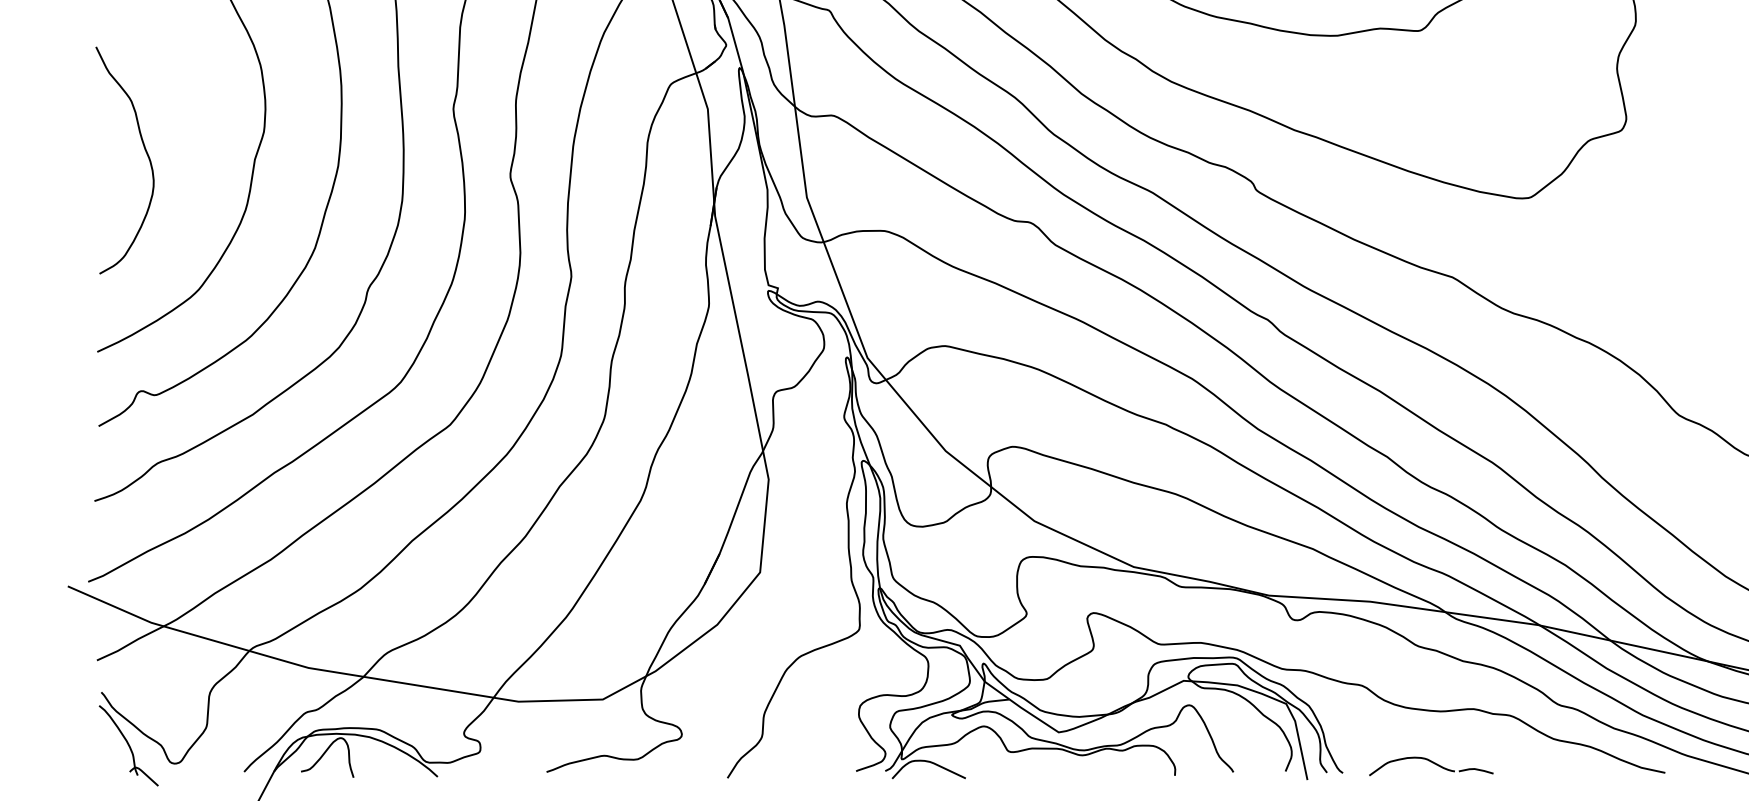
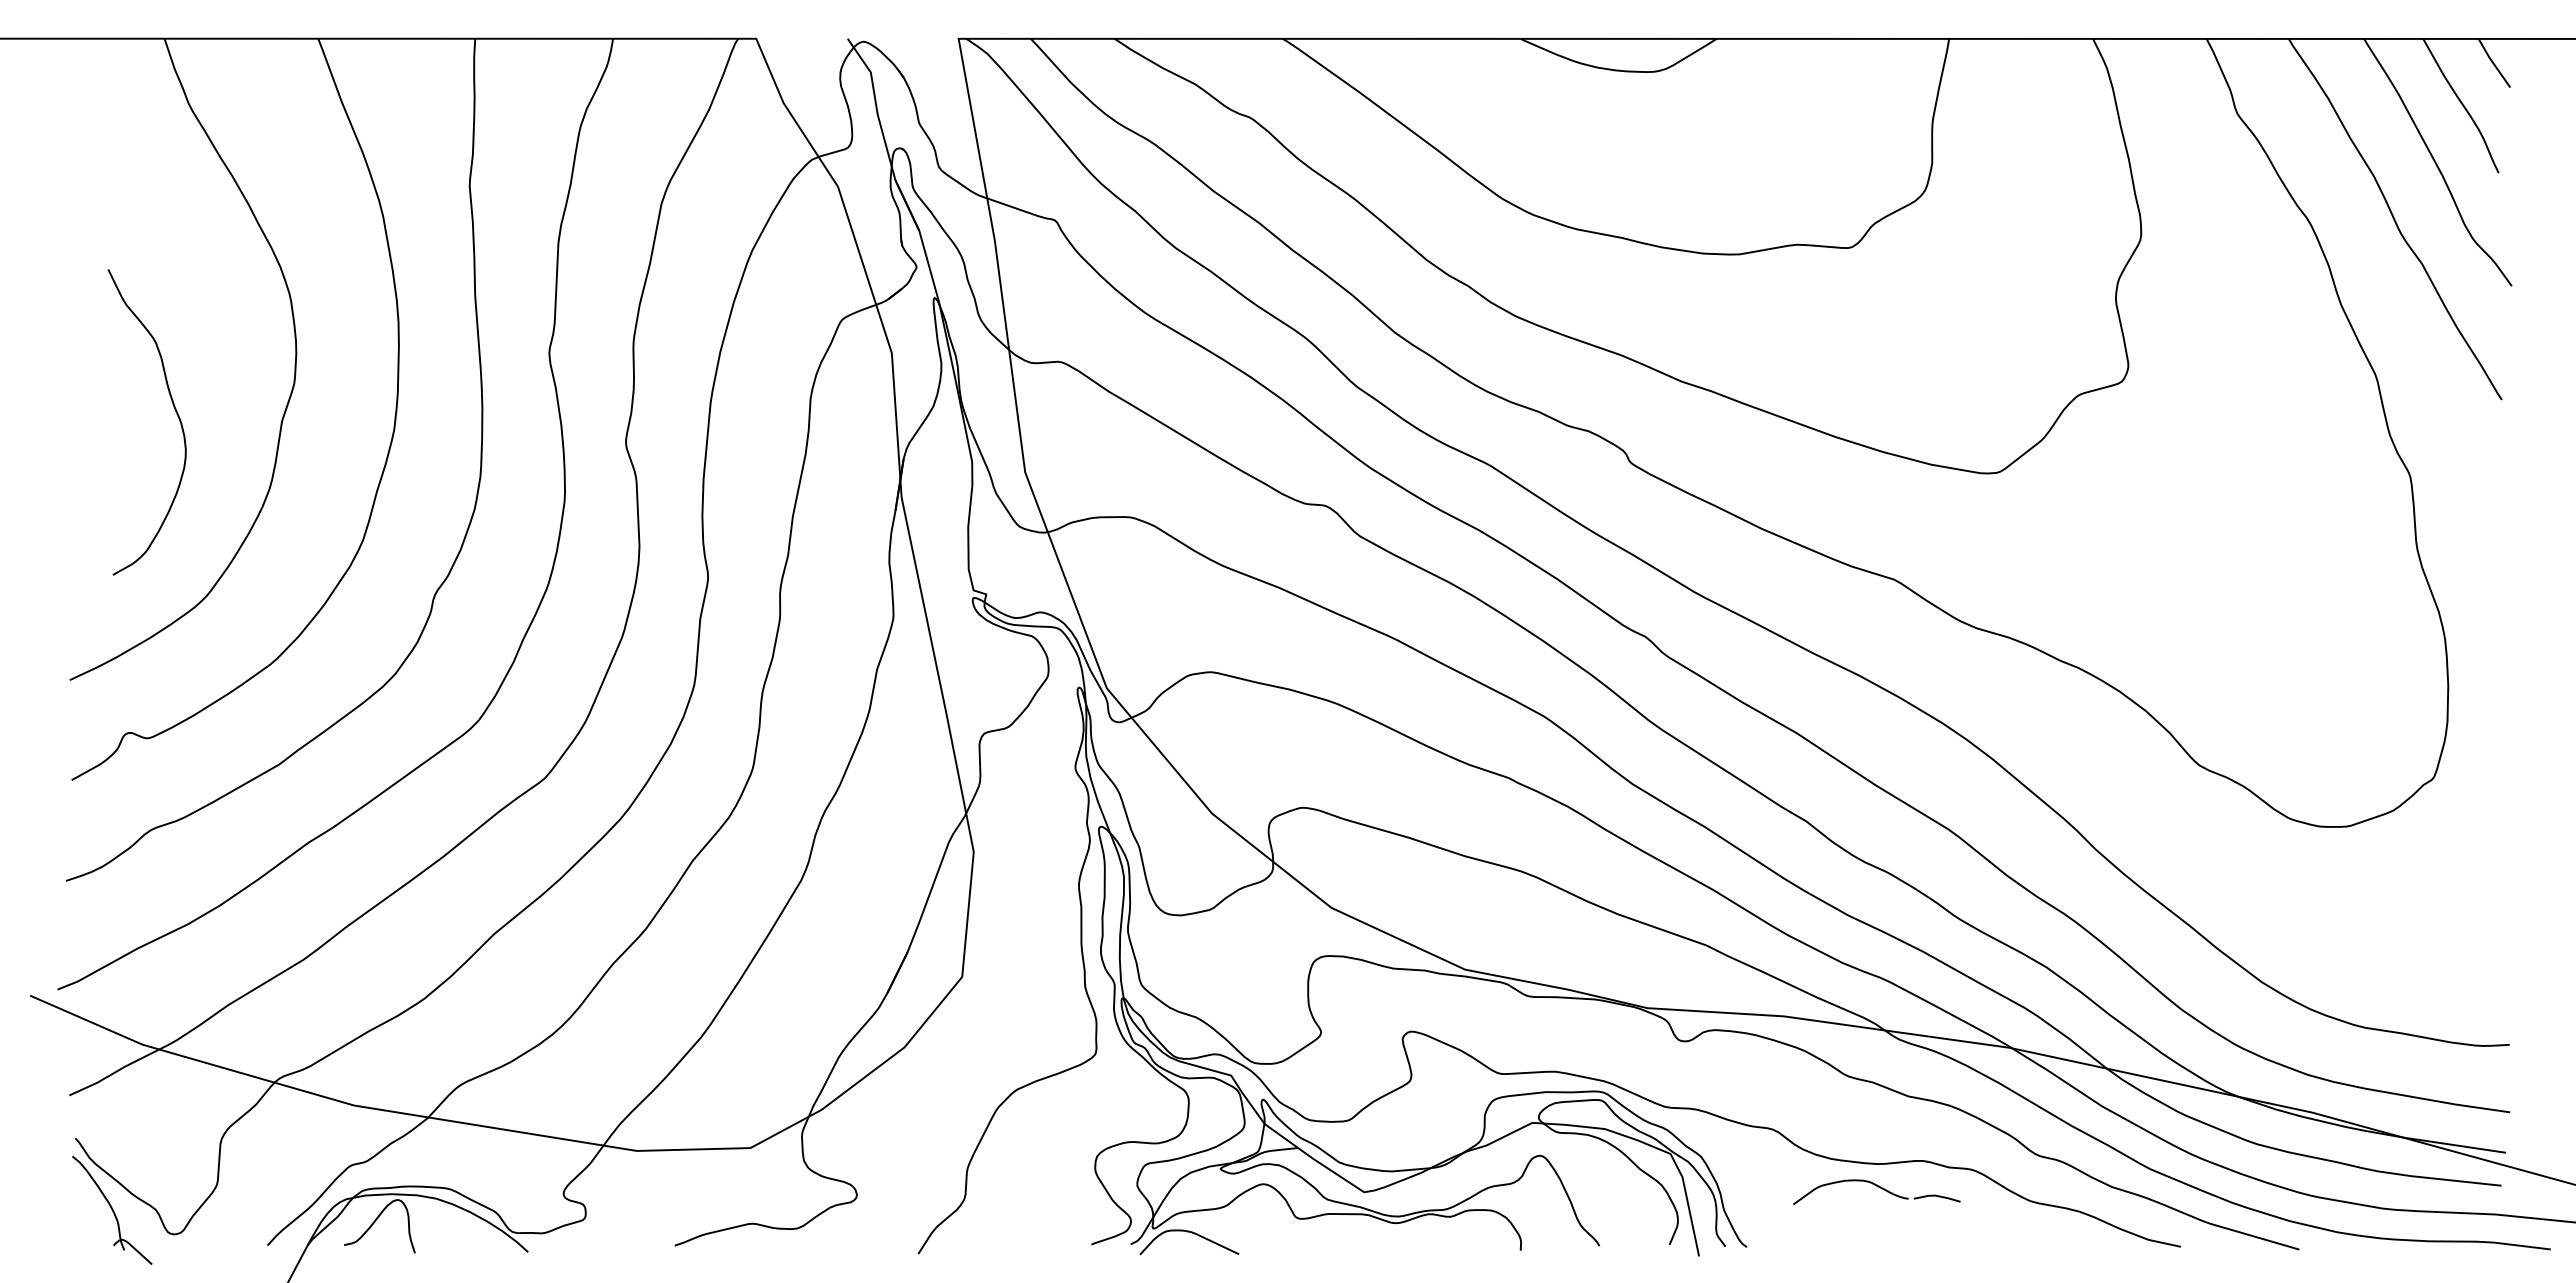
curve: (146, 153) -> (175, 412), moved
part: (1431, 765) -> (1876, 1191), moved

